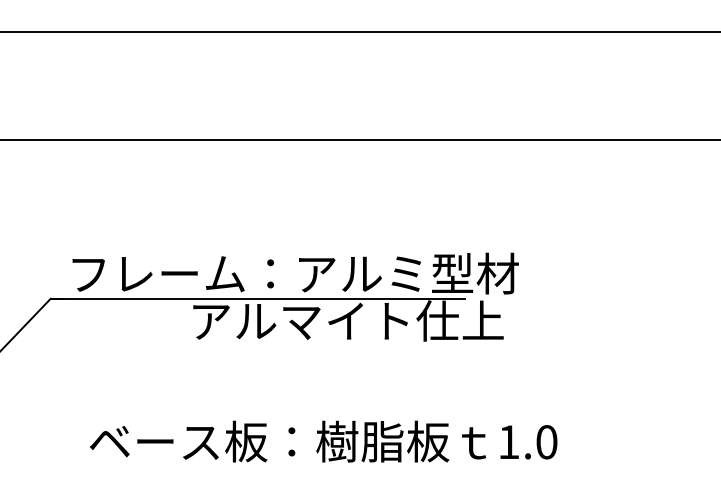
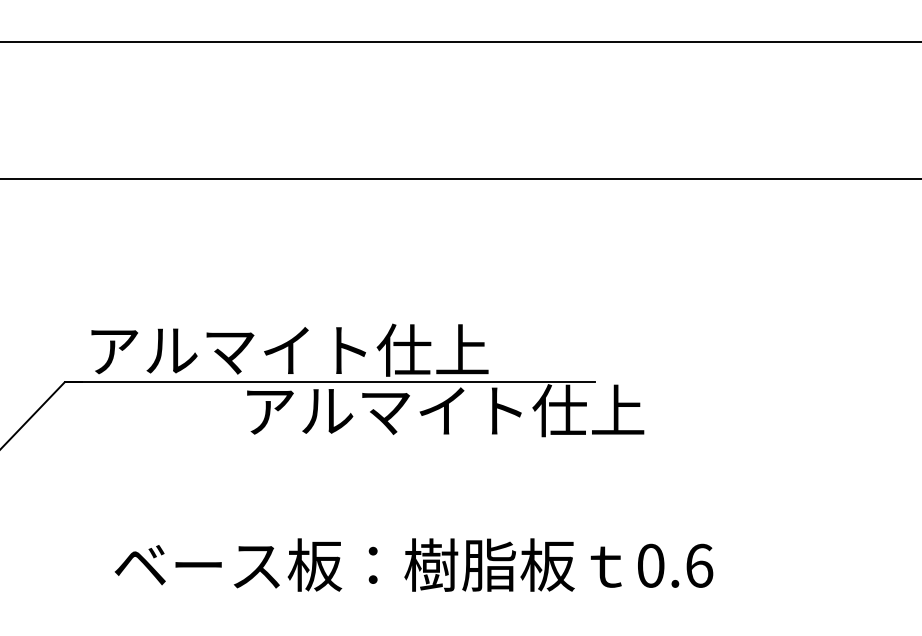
text: (294, 273) -> (376, 349), フレーム：アルミ型材 -> アルマイト仕上
text: (527, 442) -> (674, 566), 1.0 -> 0.6

